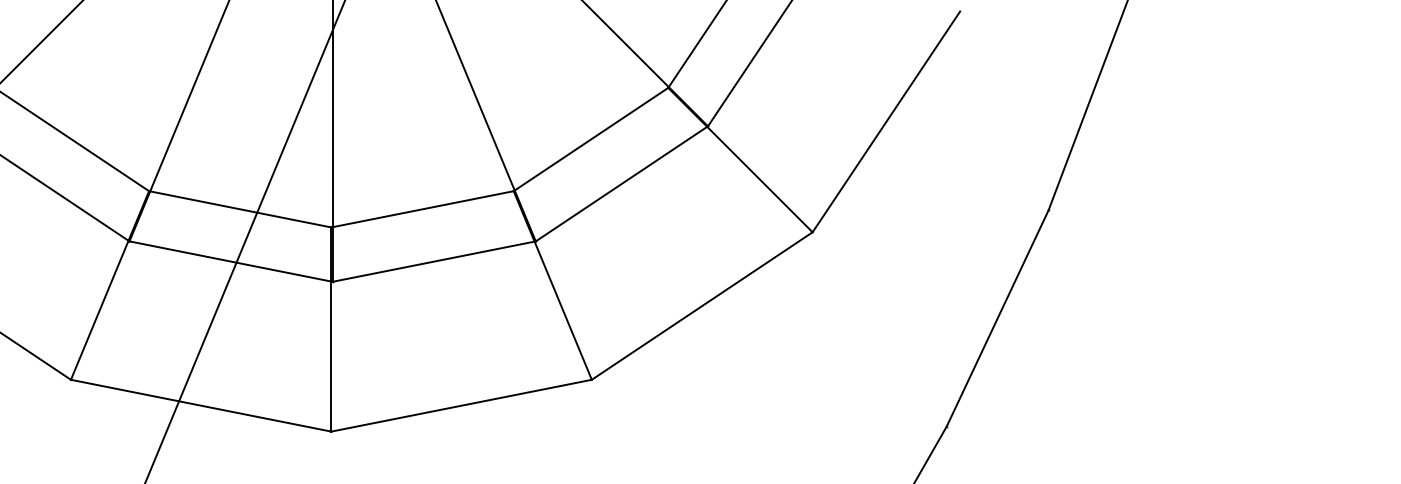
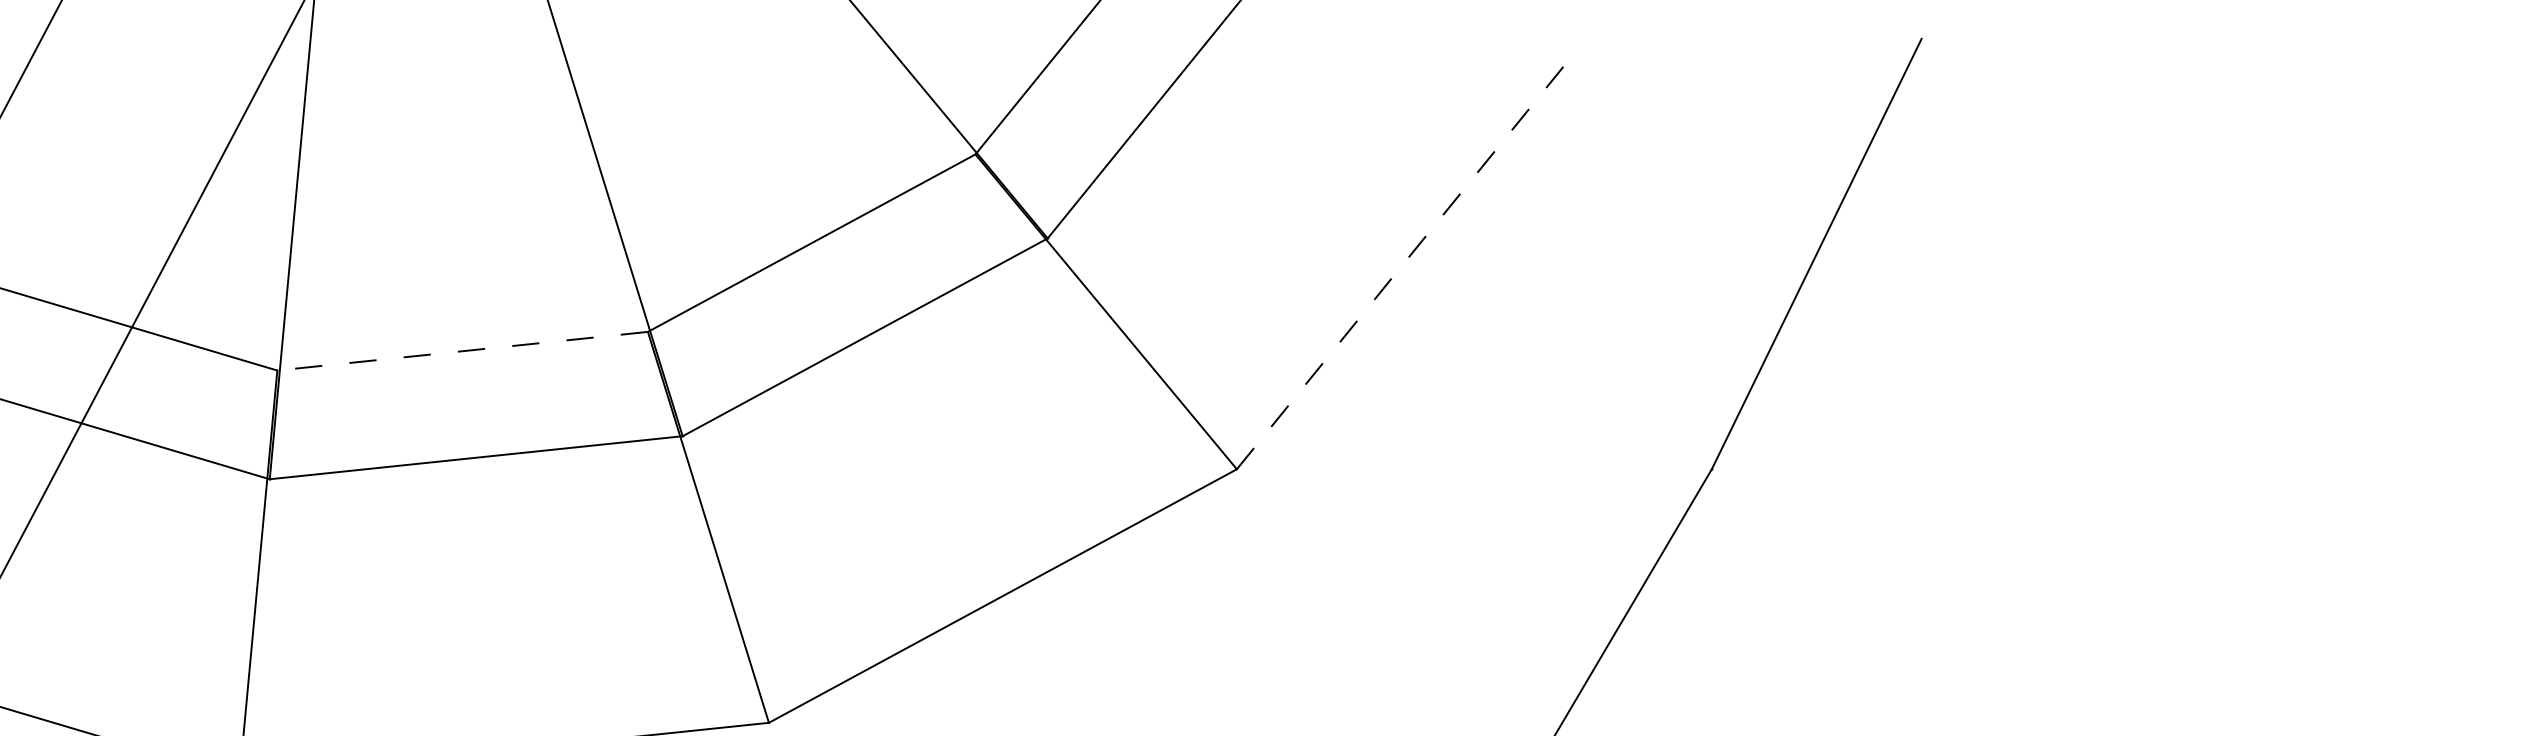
line: (886, 121) -> (1404, 261), solid -> dashed
line: (422, 209) -> (462, 351), solid -> dashed

